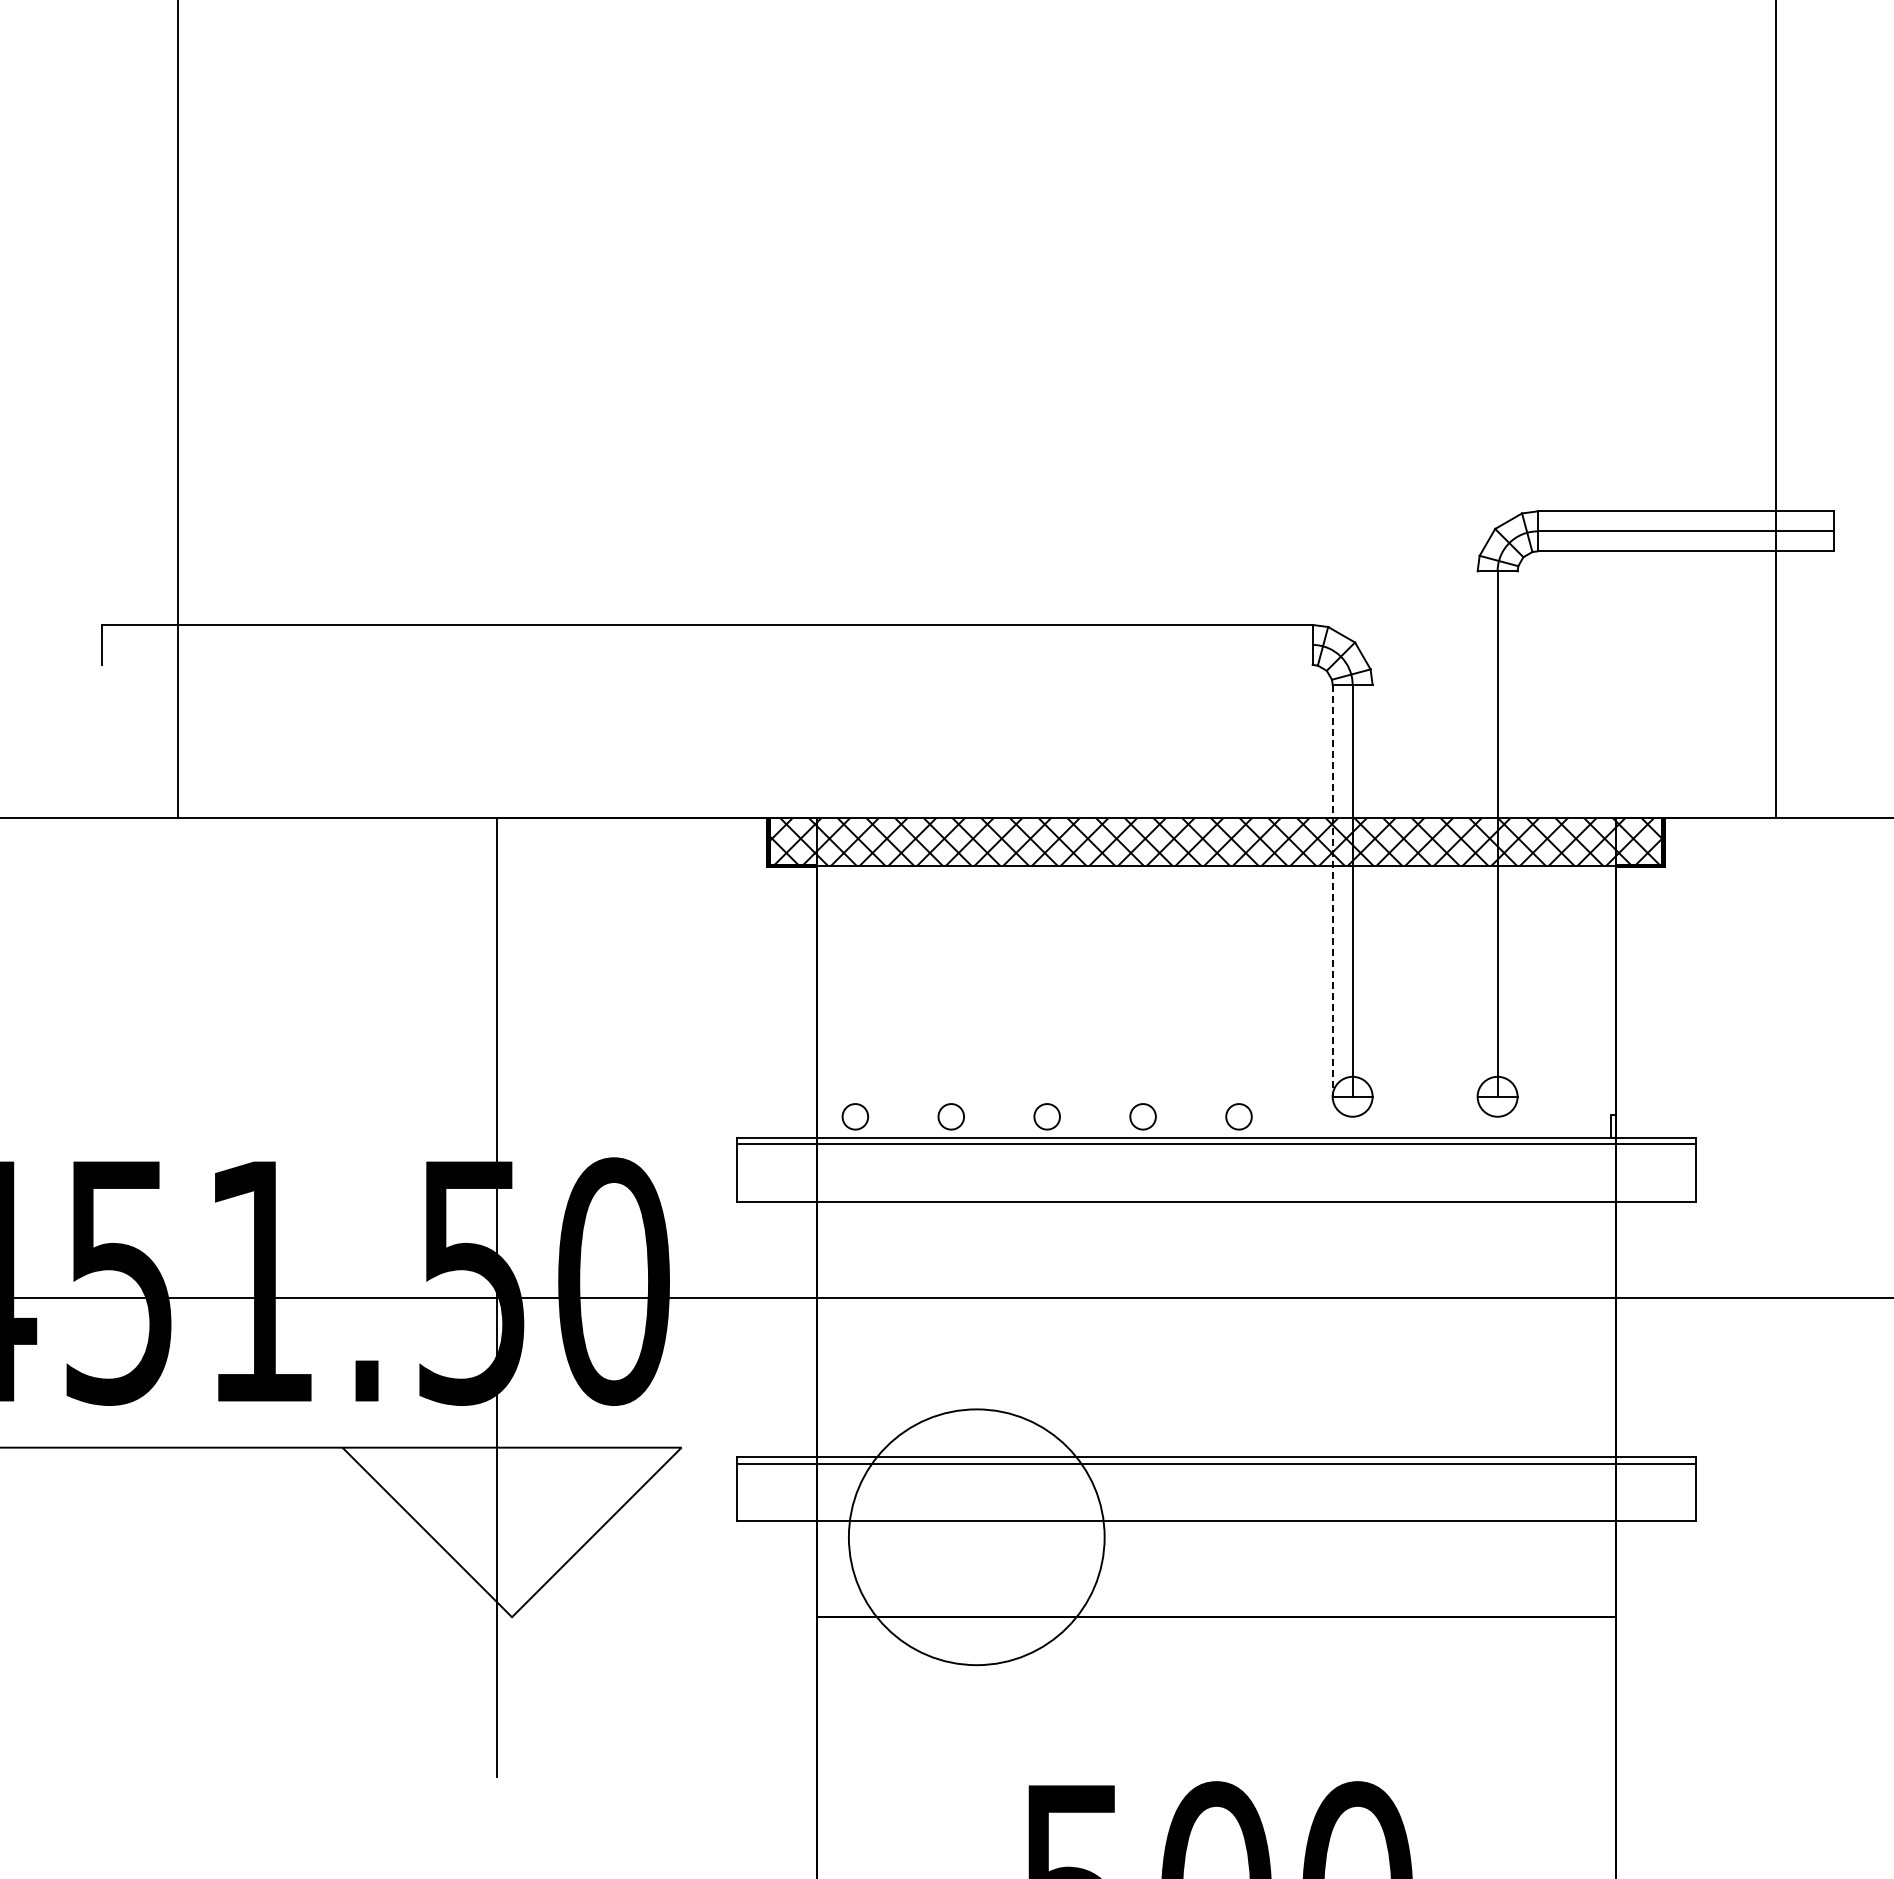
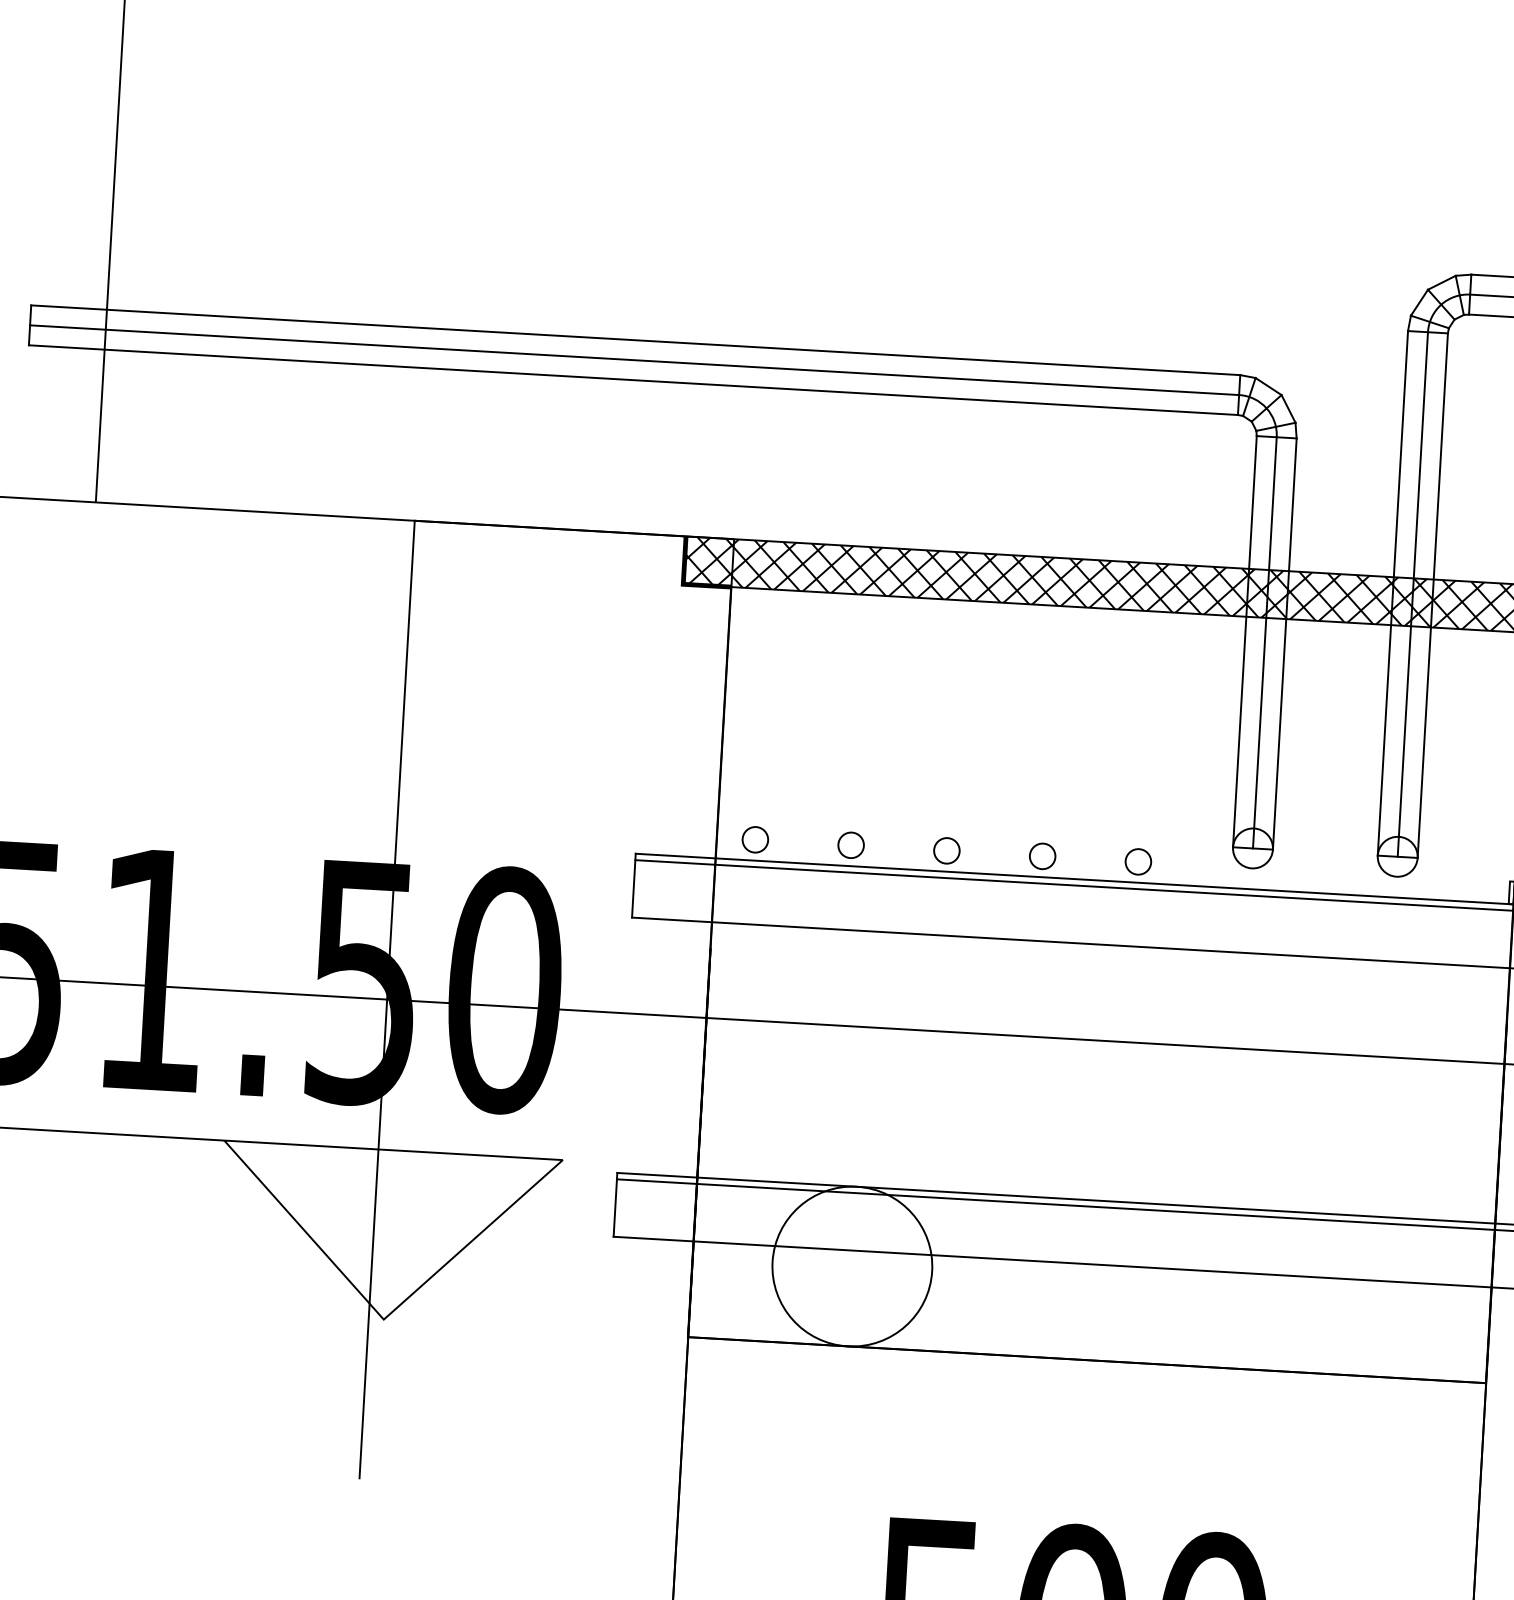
line: (706, 644) -> (633, 359), added
line: (706, 664) -> (632, 379), added
line: (1477, 833) -> (1392, 592), added
line: (1517, 833) -> (1432, 595), added
line: (1332, 890) -> (1244, 641), dashed -> solid
line: (1372, 890) -> (1284, 643), added
circle: (976, 1537) -> (852, 1266), size x0.62

